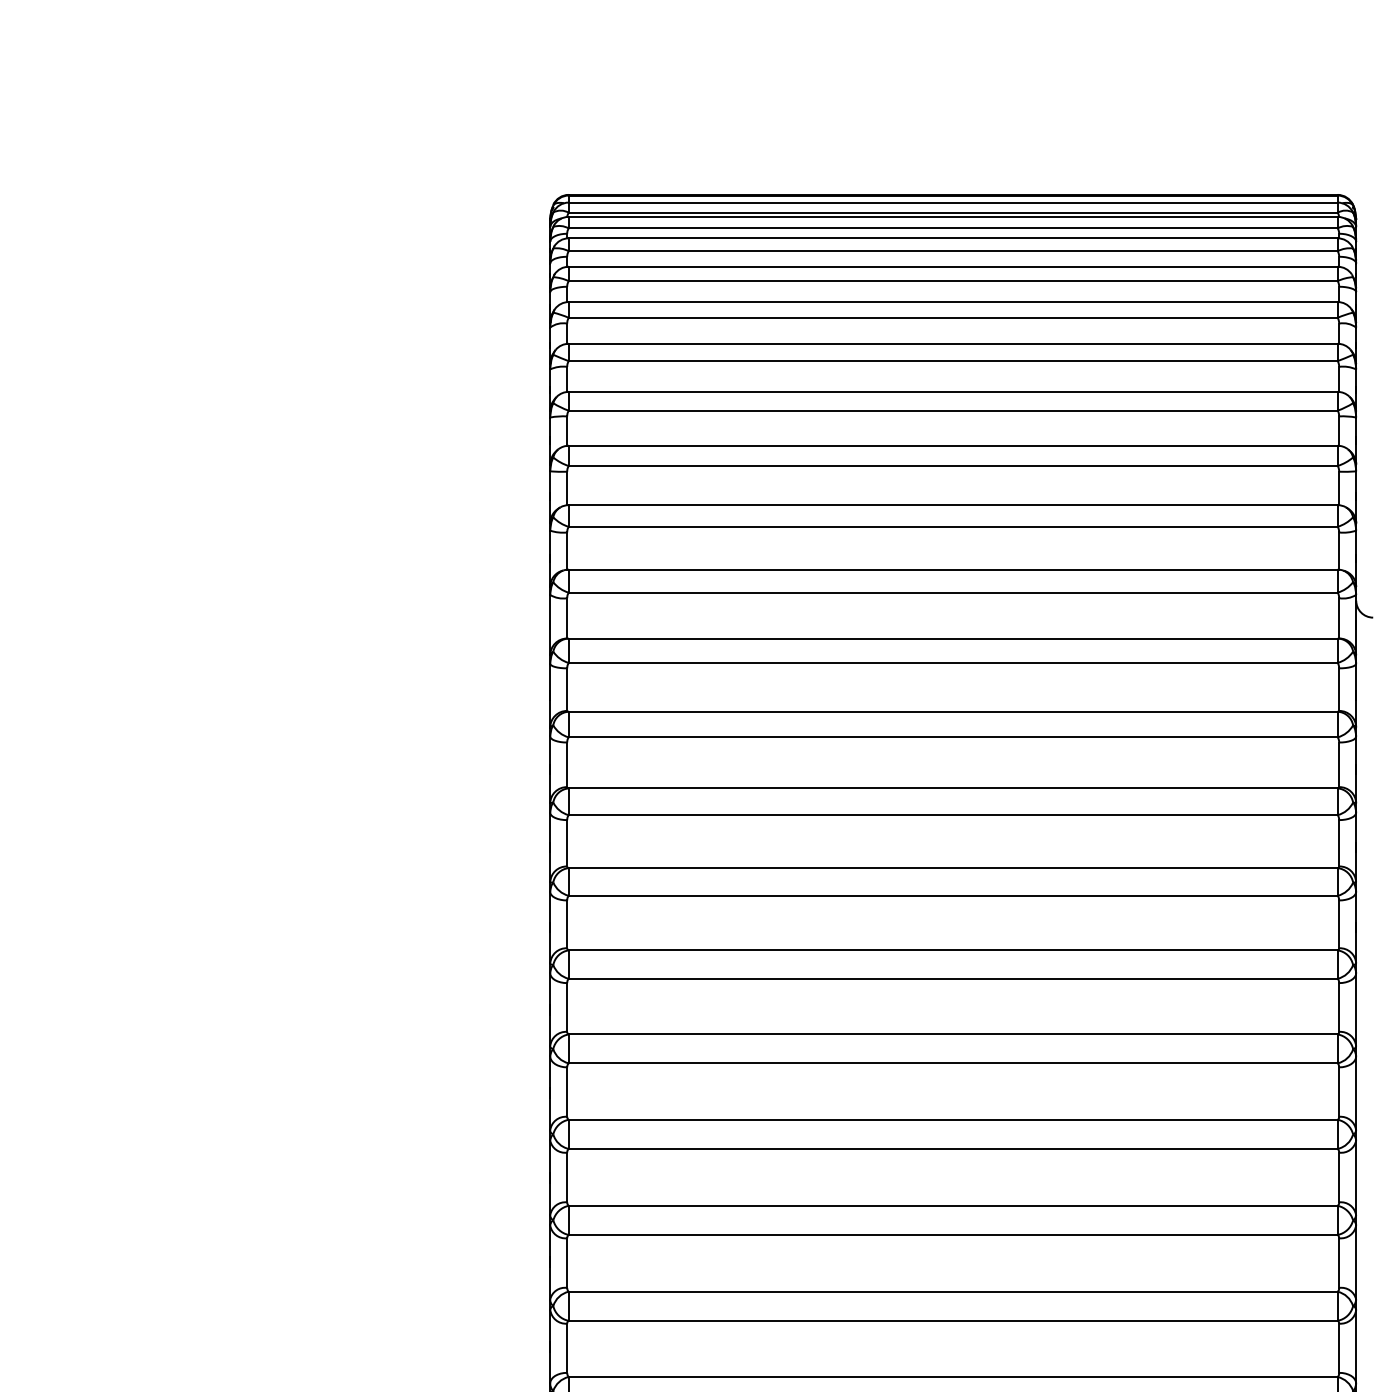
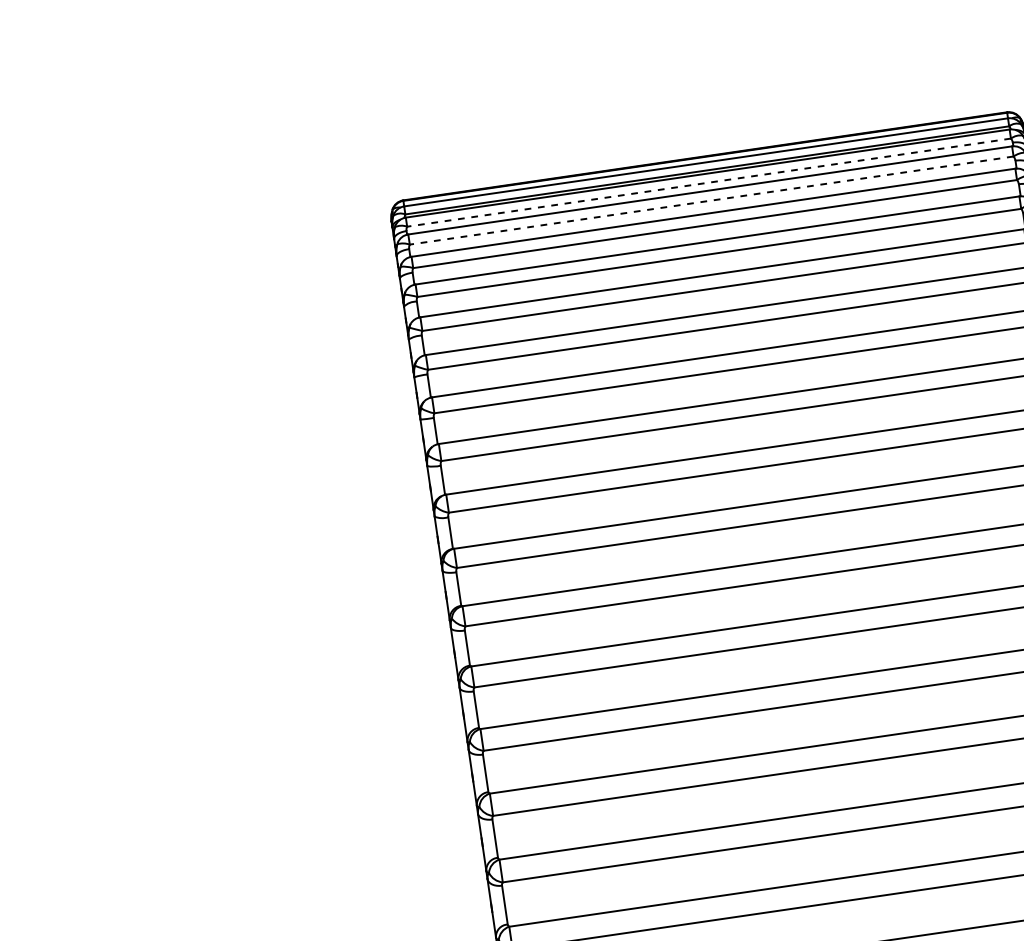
line: (952, 228) -> (708, 182), solid -> dashed
line: (952, 251) -> (711, 200), solid -> dashed

